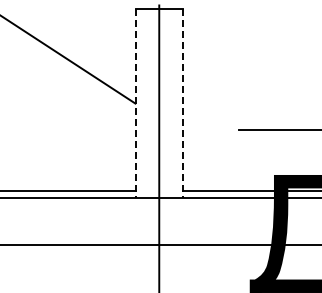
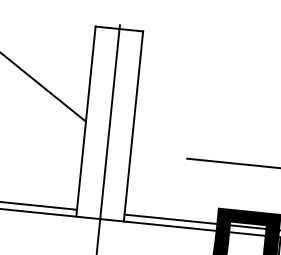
line: (135, 104) -> (85, 122), dashed -> solid
line: (182, 104) -> (133, 127), dashed -> solid

